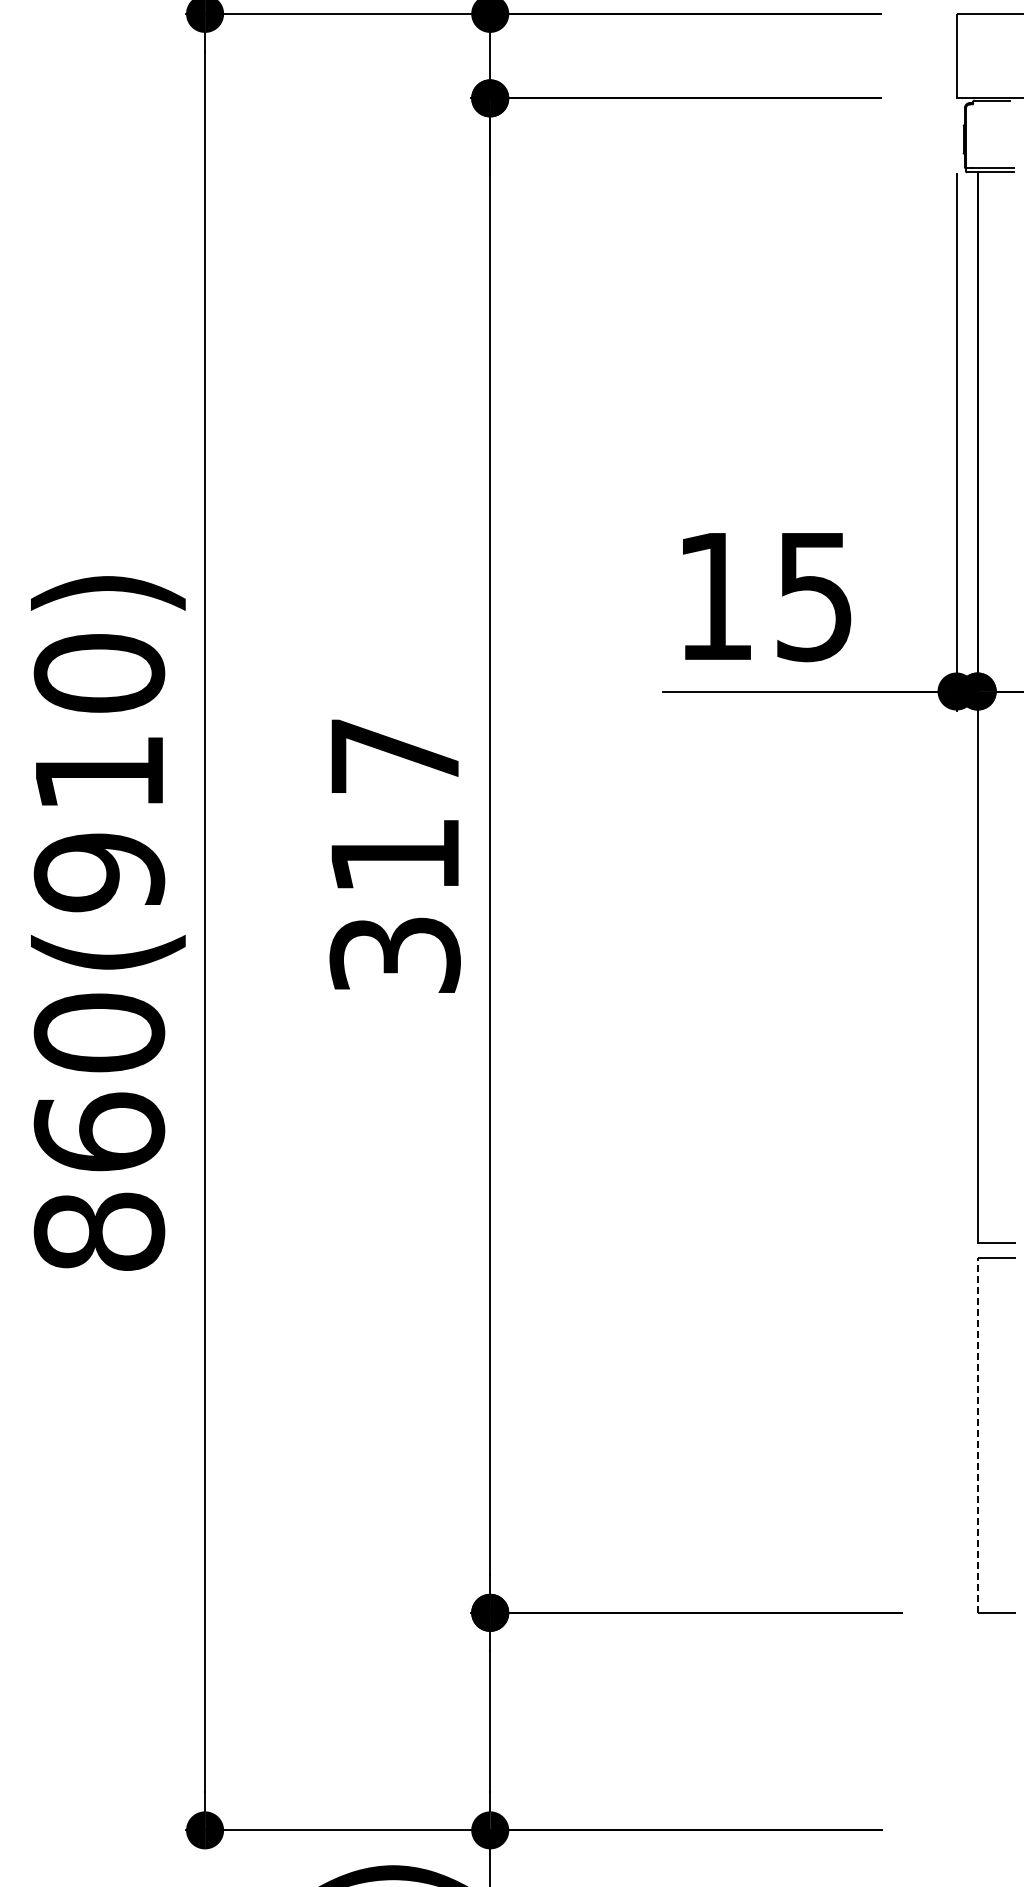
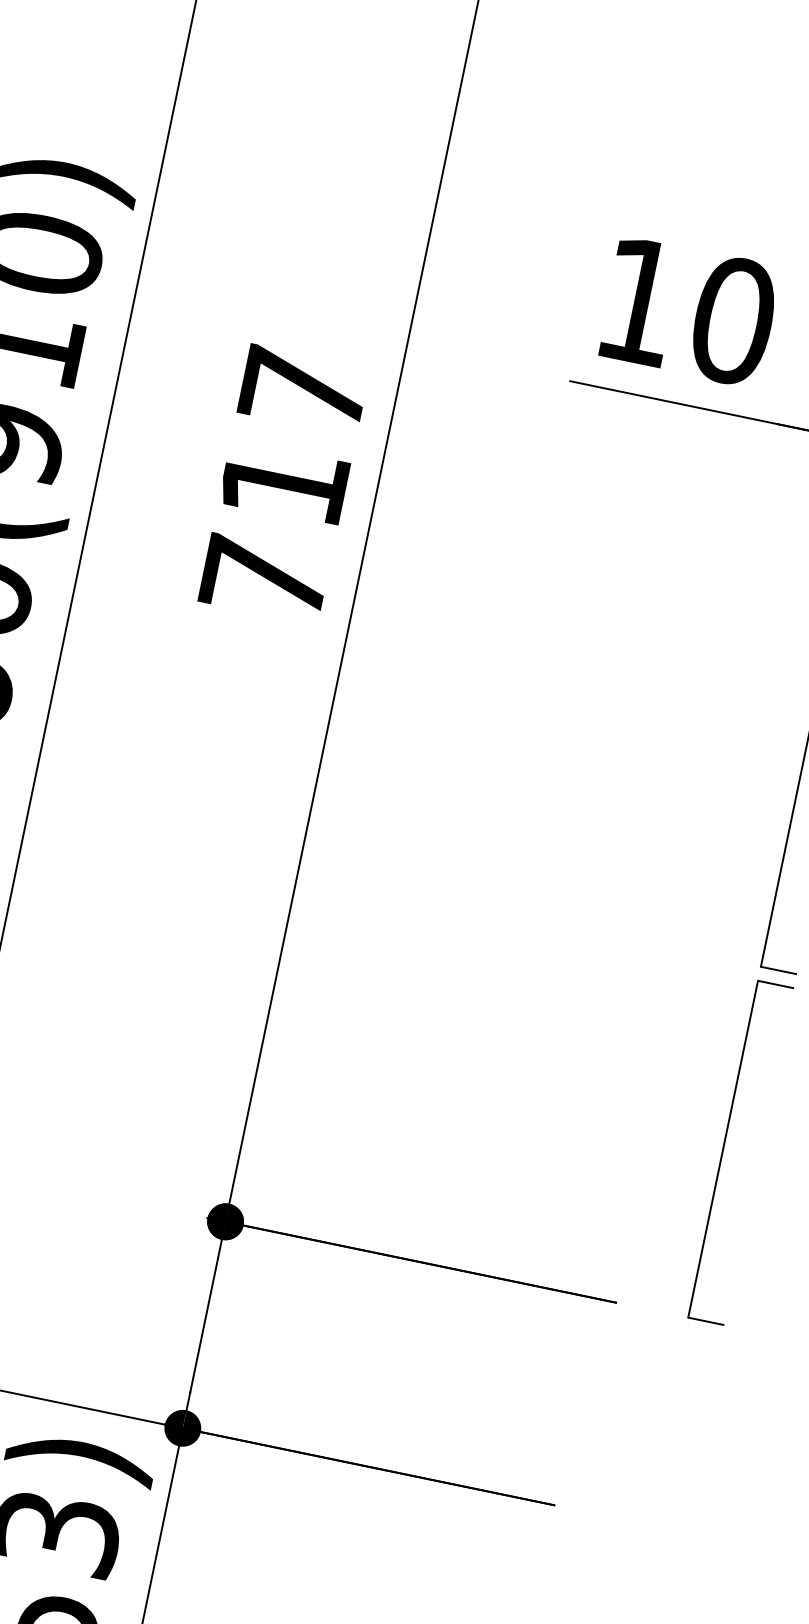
text: (814, 596) -> (733, 320), 15 -> 10
text: (394, 954) -> (264, 578), 317 -> 717
line: (977, 1434) -> (723, 1148), dashed -> solid

